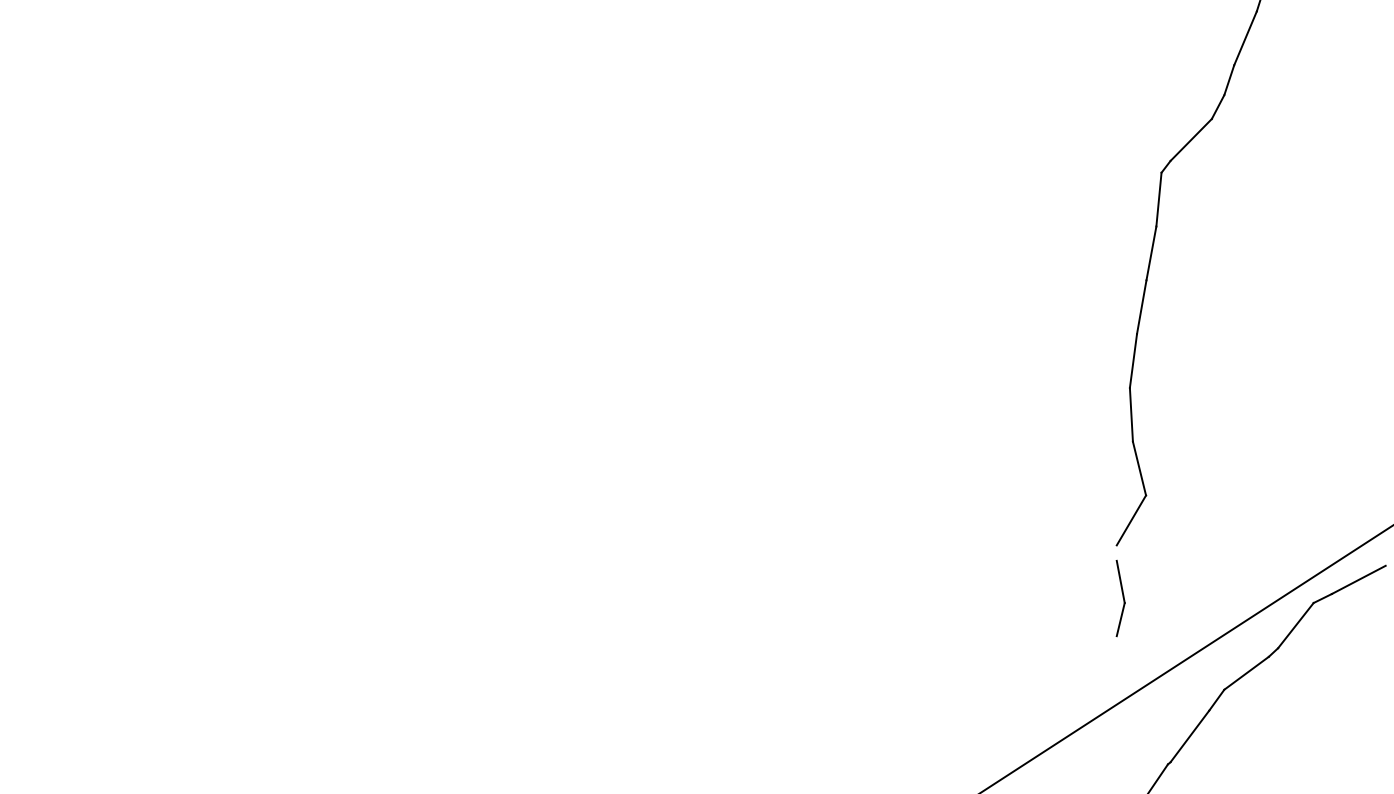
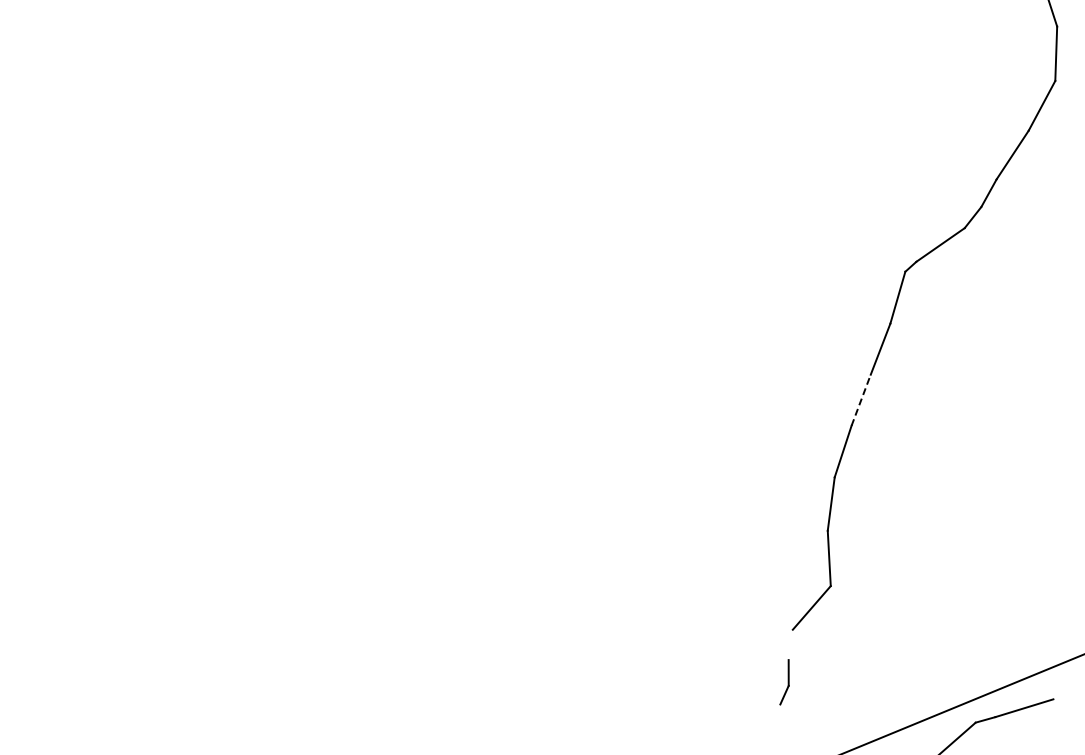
line: (1141, 306) -> (861, 399), solid -> dashed
part: (1120, 598) -> (786, 682), size x0.6

